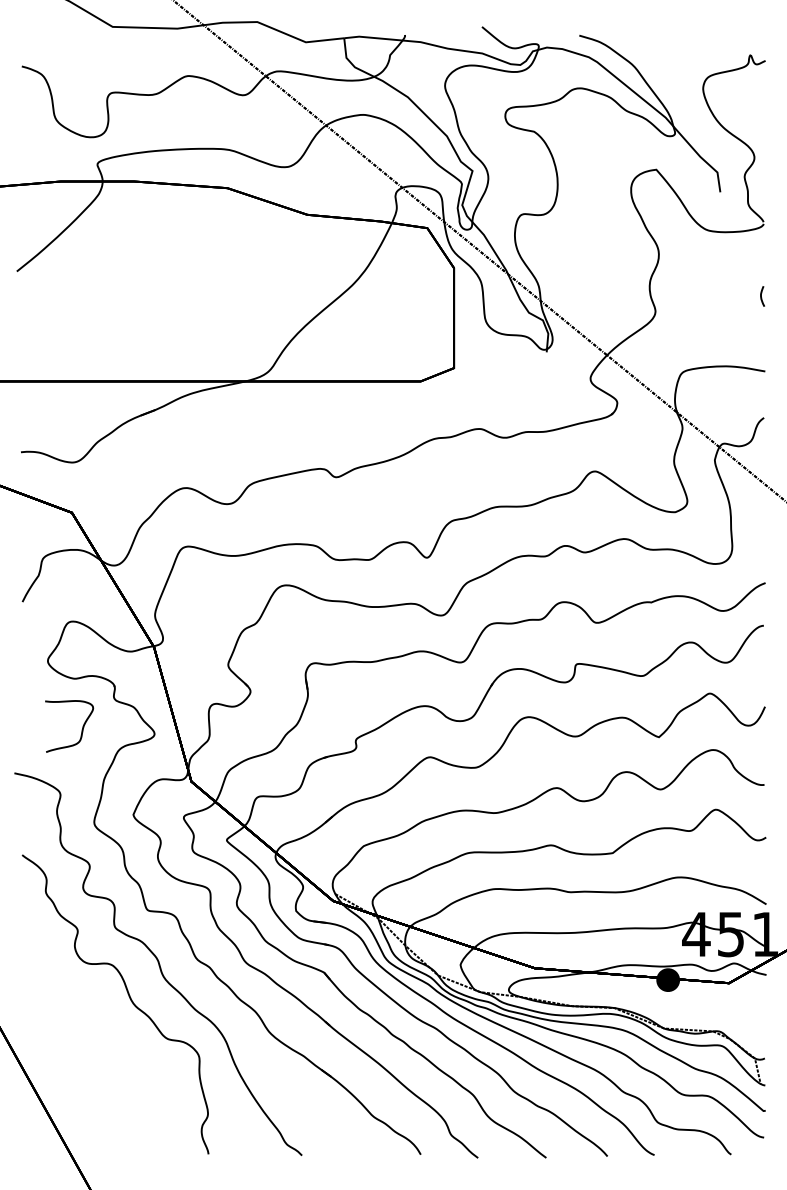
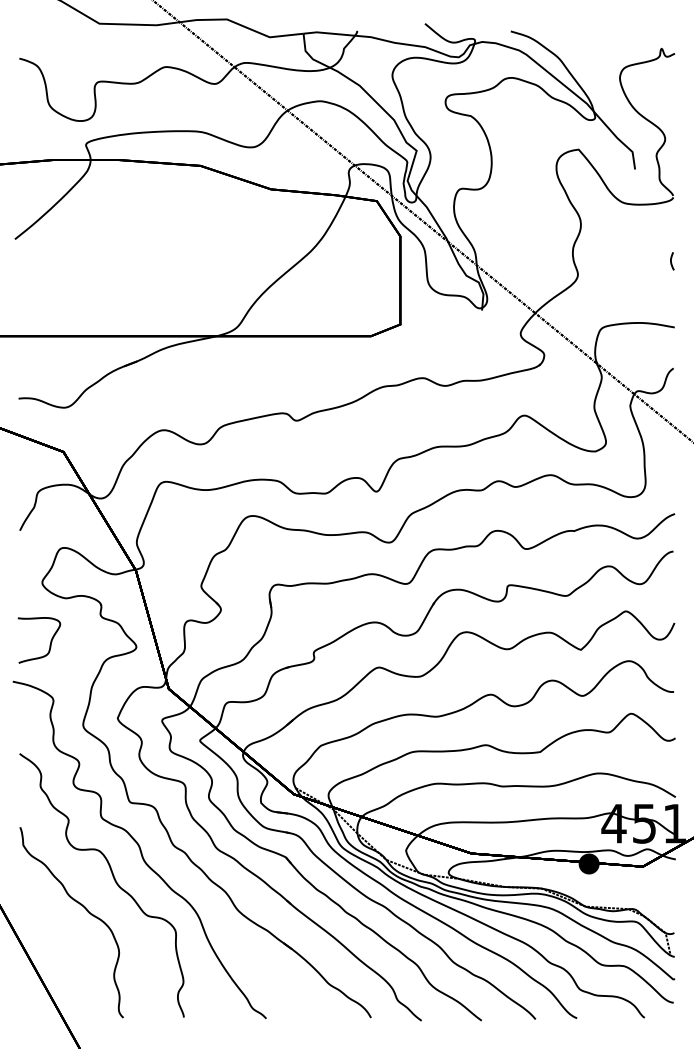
curve: (81, 729) -> (49, 643), moved
part: (96, 1031) -> (85, 909), added

